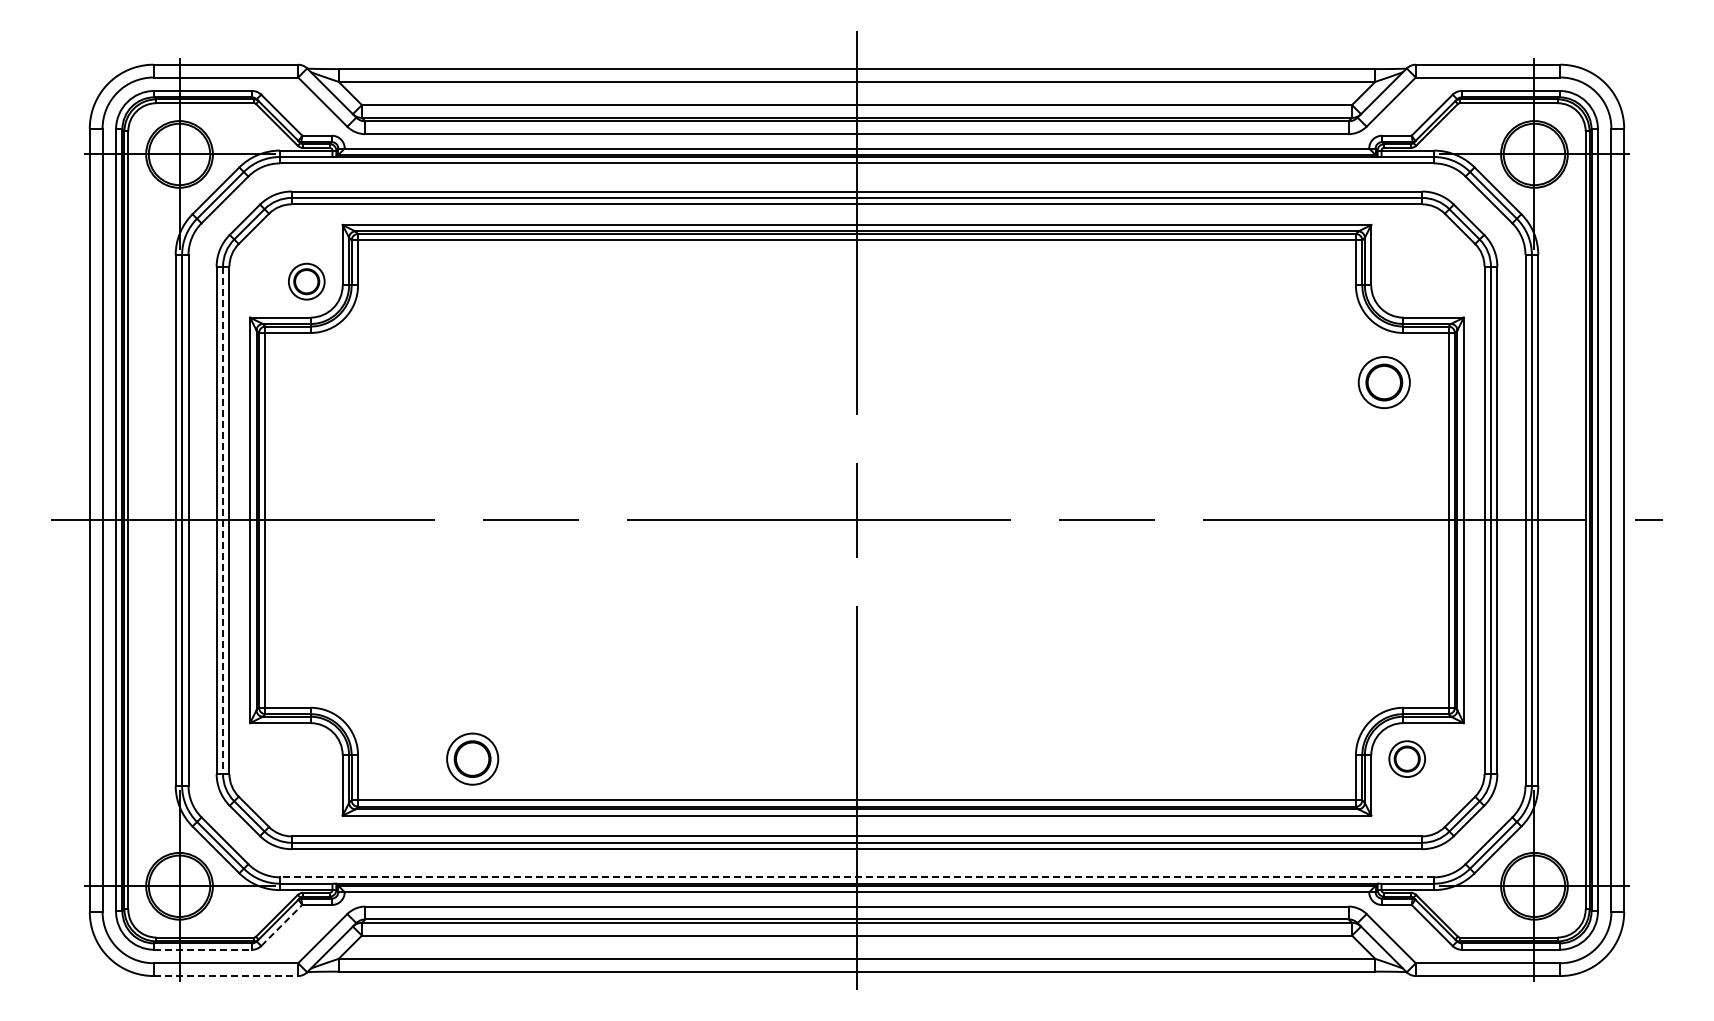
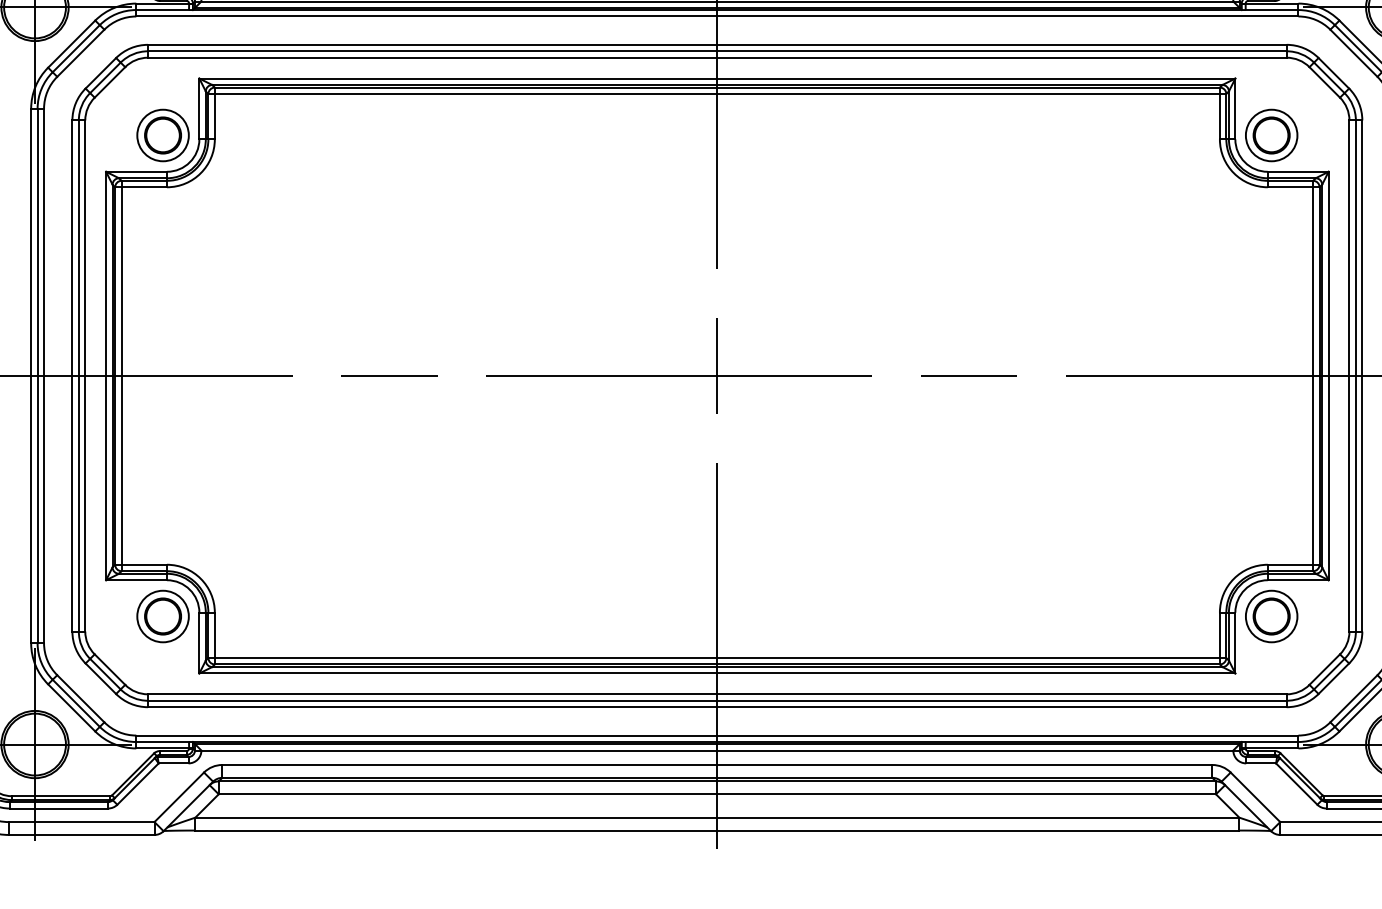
part: (306, 281) -> (162, 135), size x1.43
part: (1383, 382) -> (1270, 135), moved
line: (223, 520) -> (79, 376), dashed -> solid
part: (472, 758) -> (162, 615), moved
part: (1406, 758) -> (1270, 615), size x1.43
line: (857, 877) -> (717, 735), dashed -> solid
line: (282, 925) -> (138, 784), dashed -> solid
line: (203, 949) -> (59, 808), dashed -> solid
line: (226, 976) -> (82, 835), dashed -> solid

